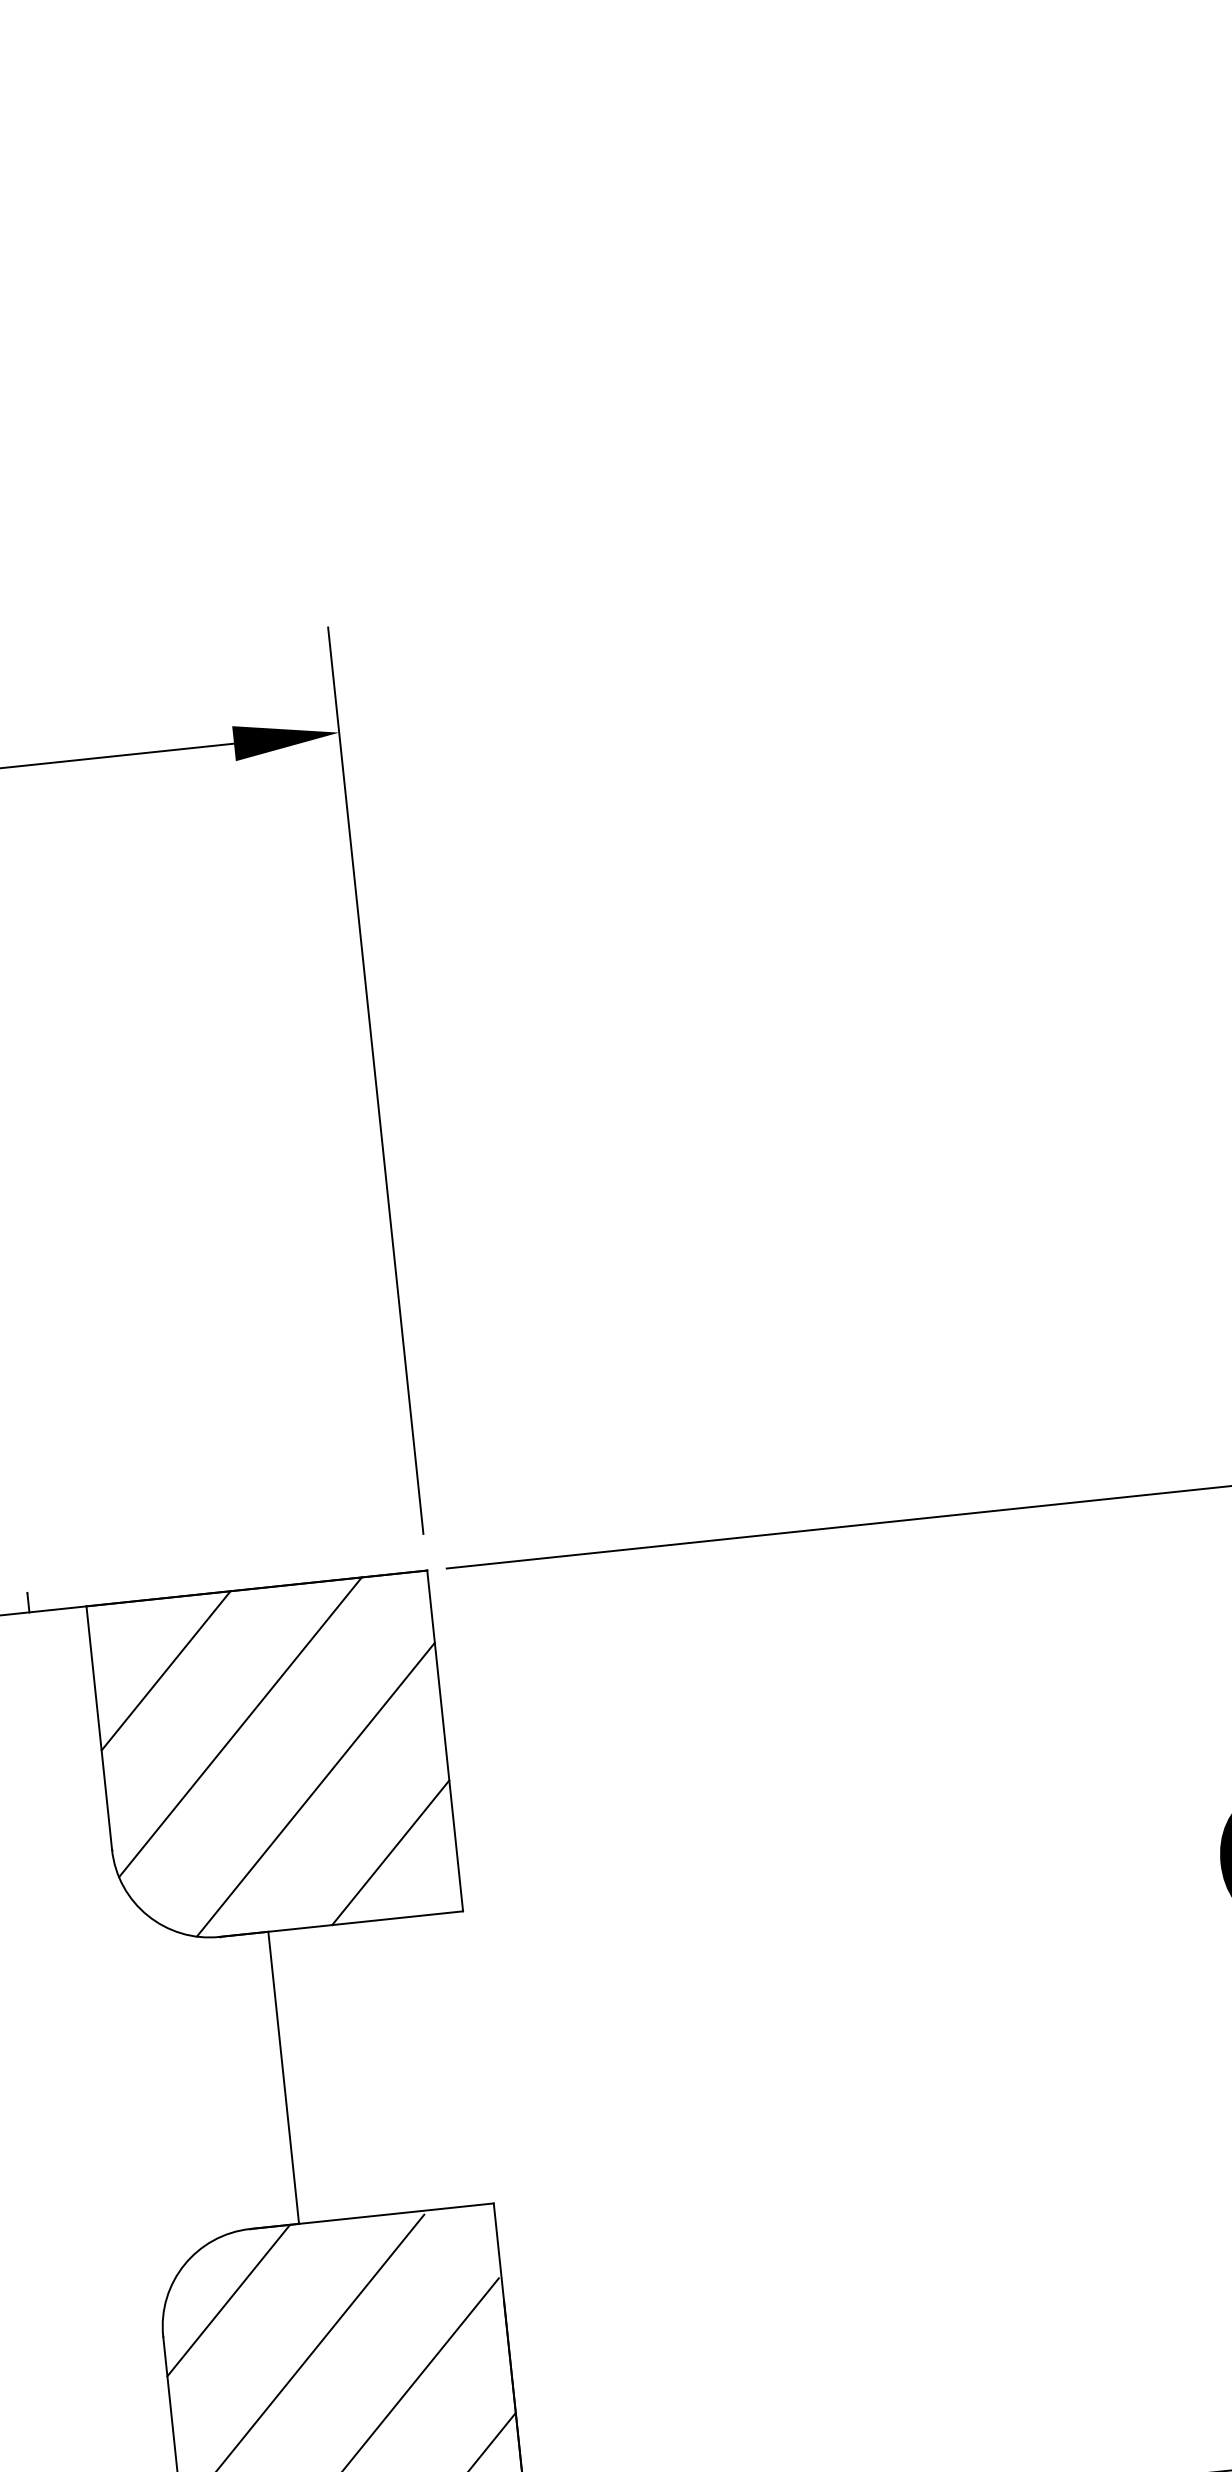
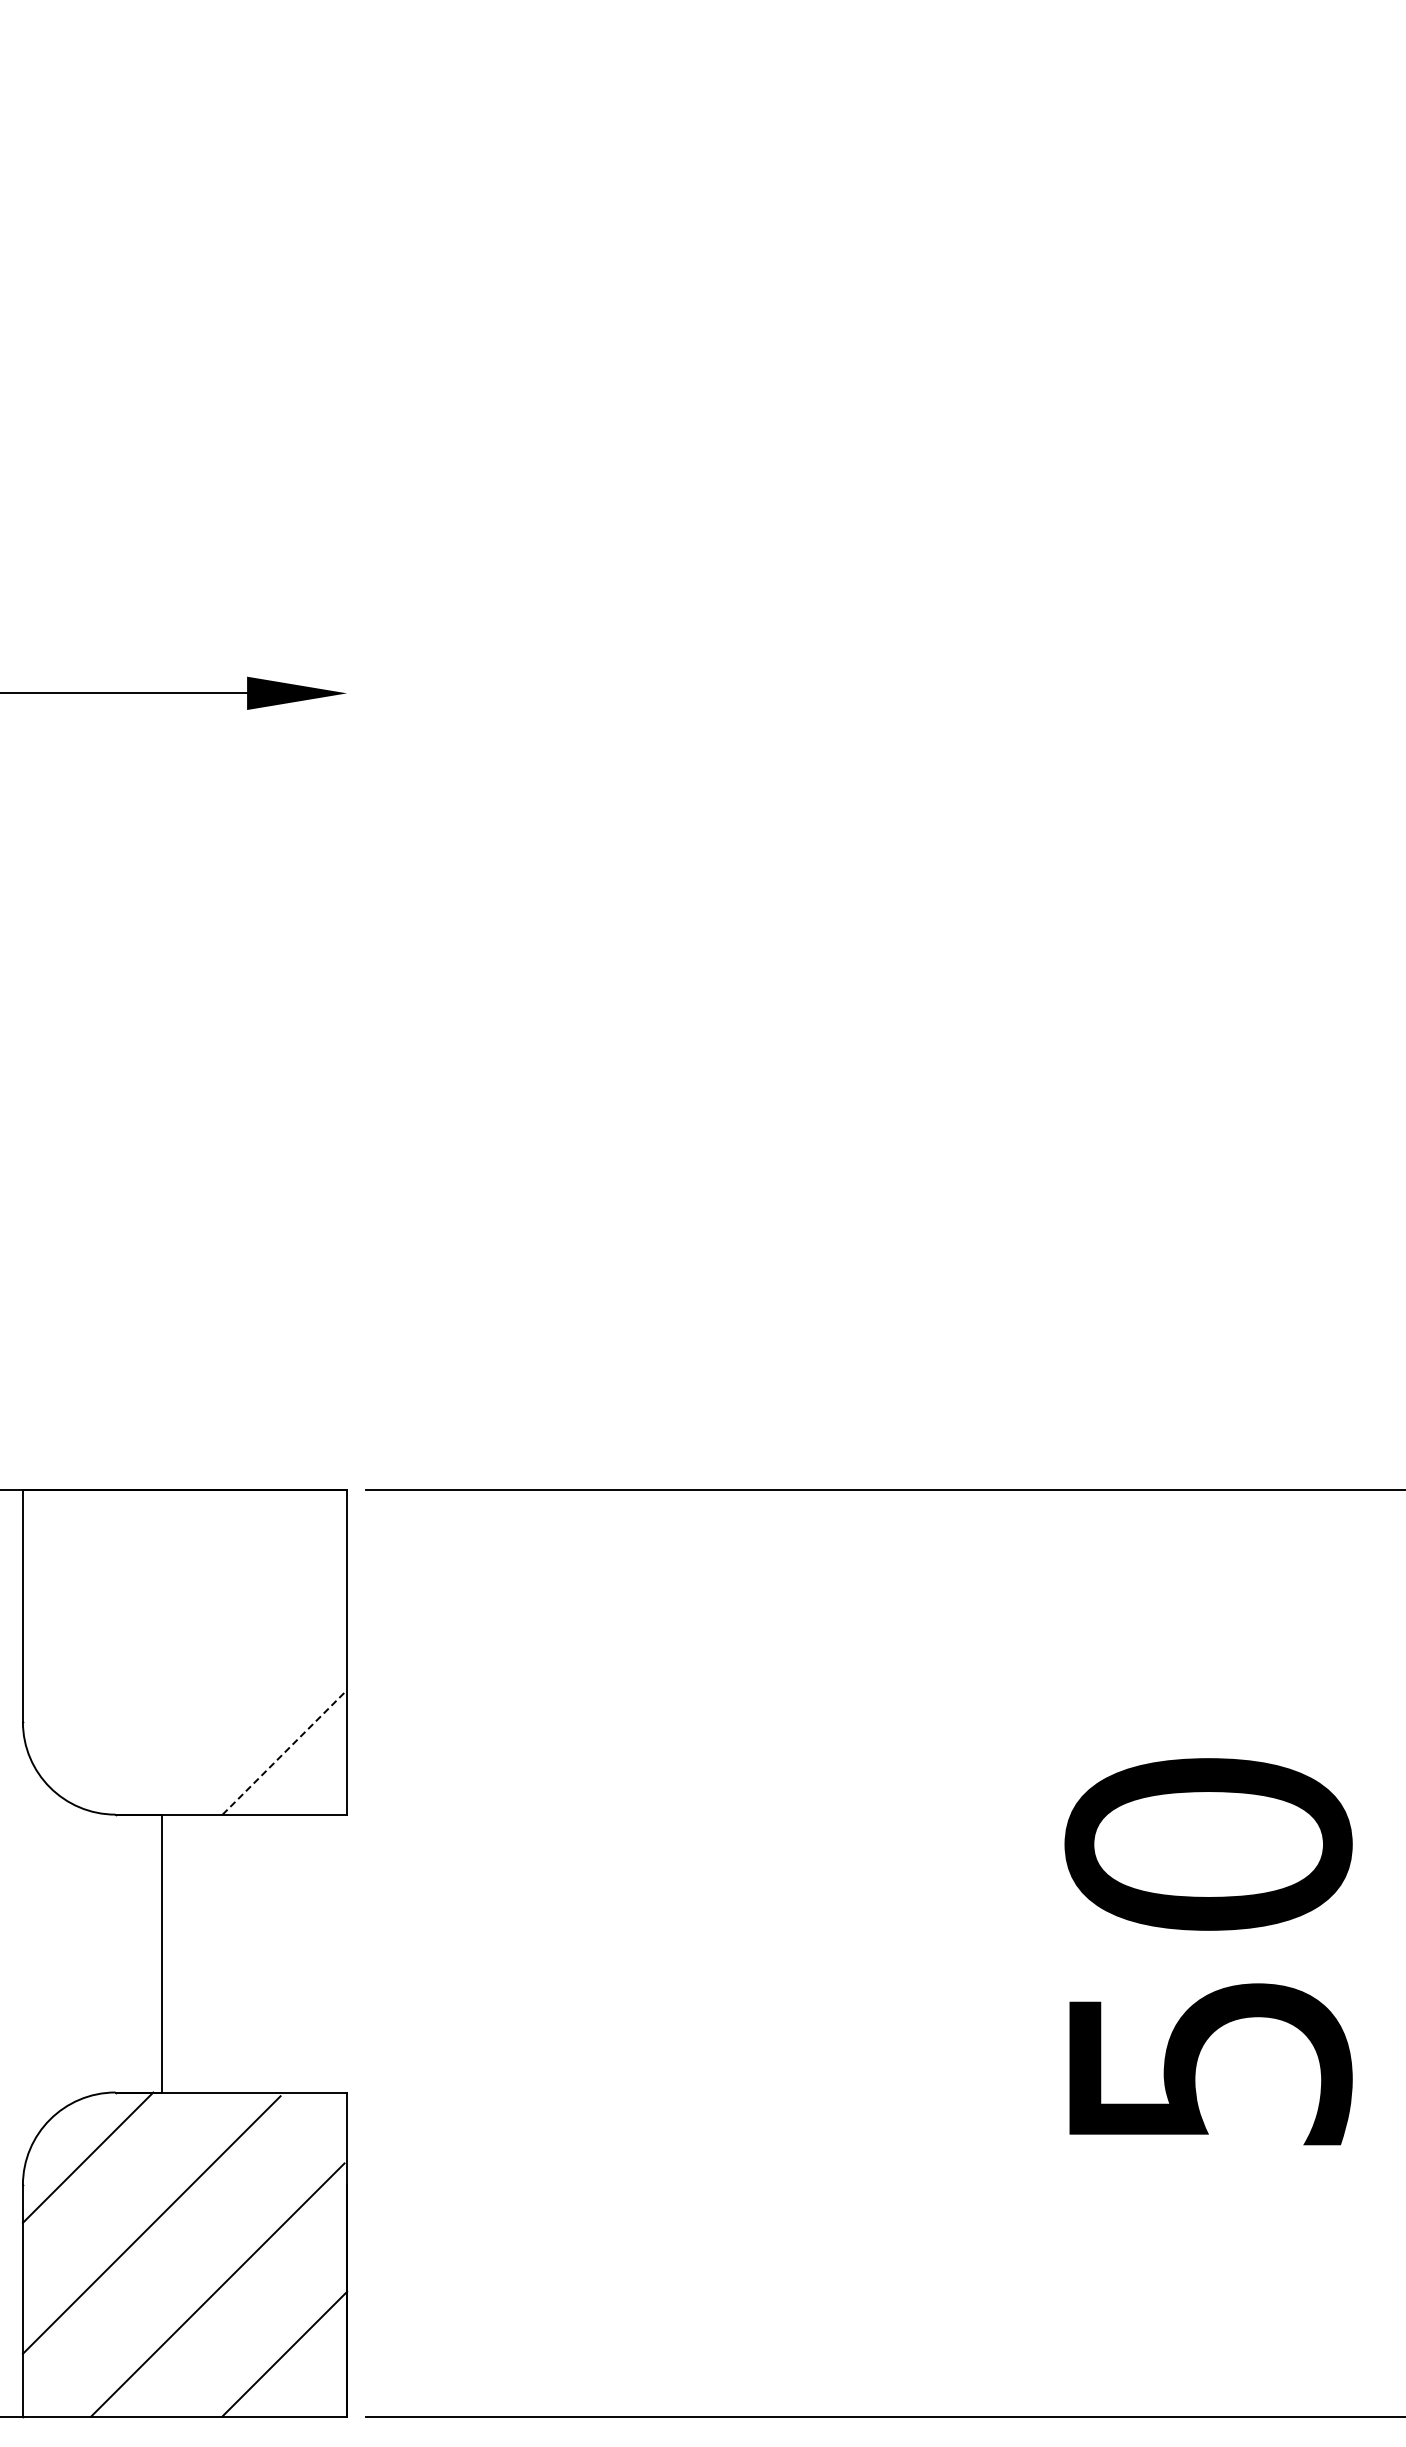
line: (376, 1080) -> (347, 1024), removed
line: (166, 1670) -> (91, 1558), removed
line: (240, 1727) -> (155, 1619), removed
line: (315, 1789) -> (220, 1685), removed
line: (391, 1852) -> (285, 1752), solid -> dashed

